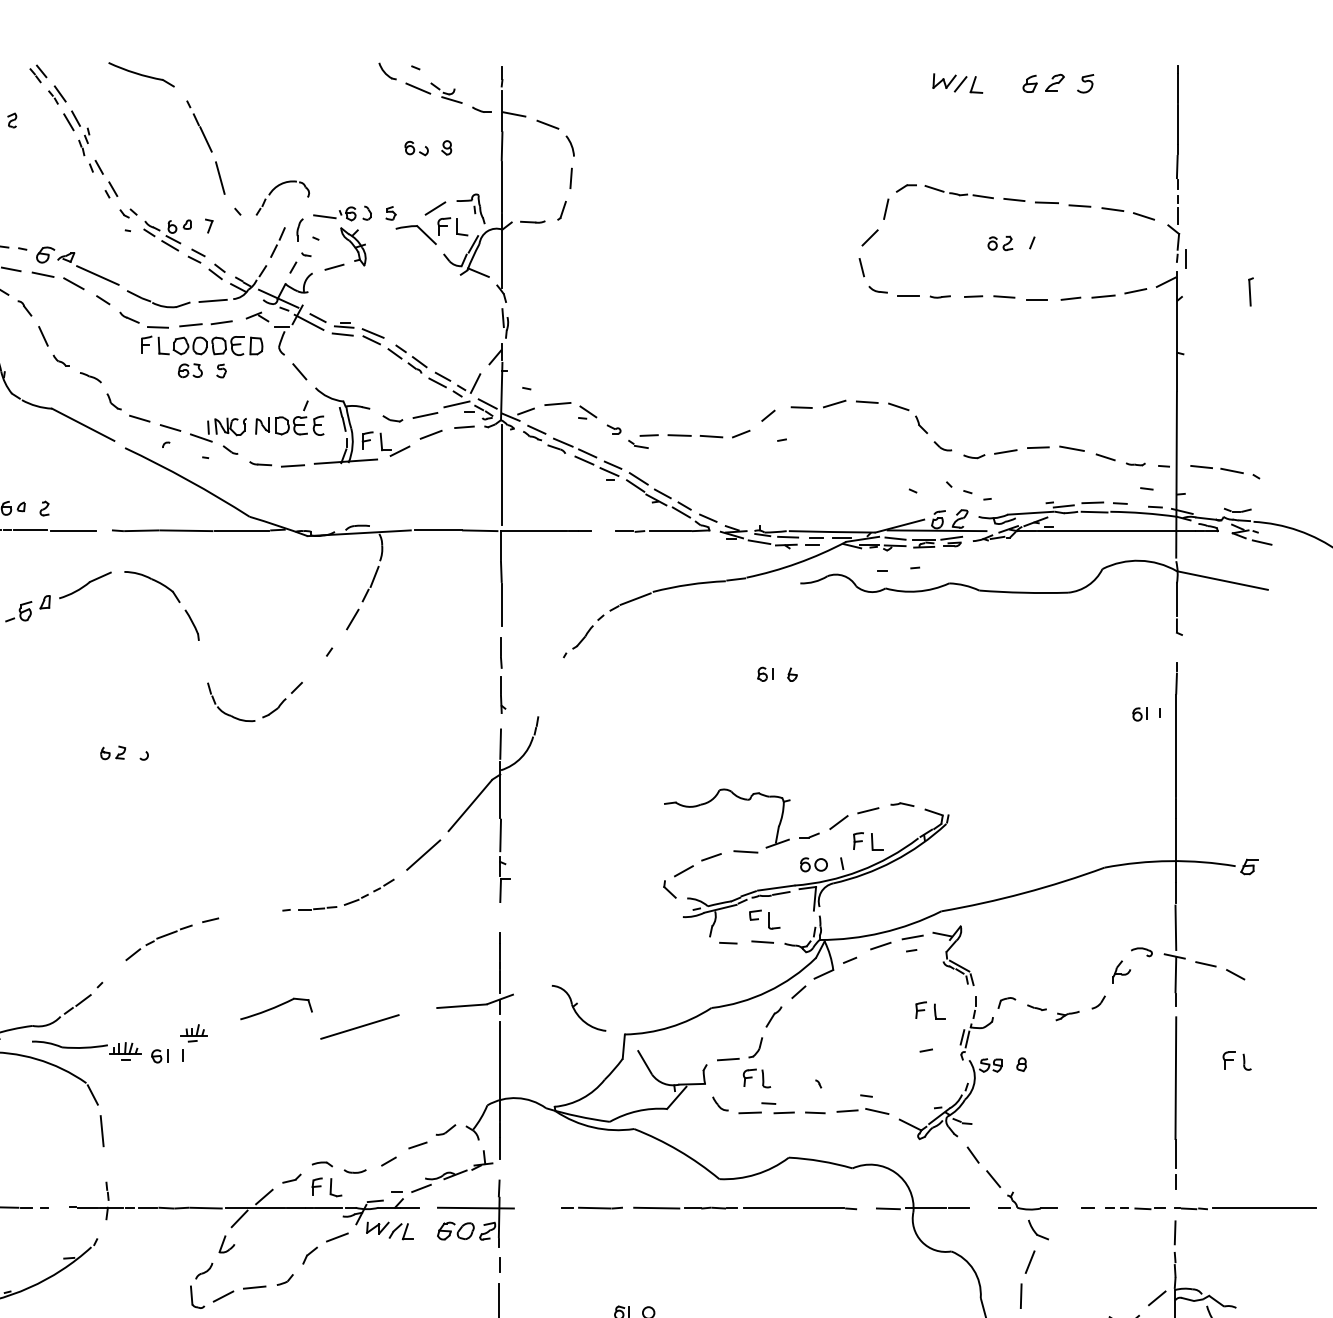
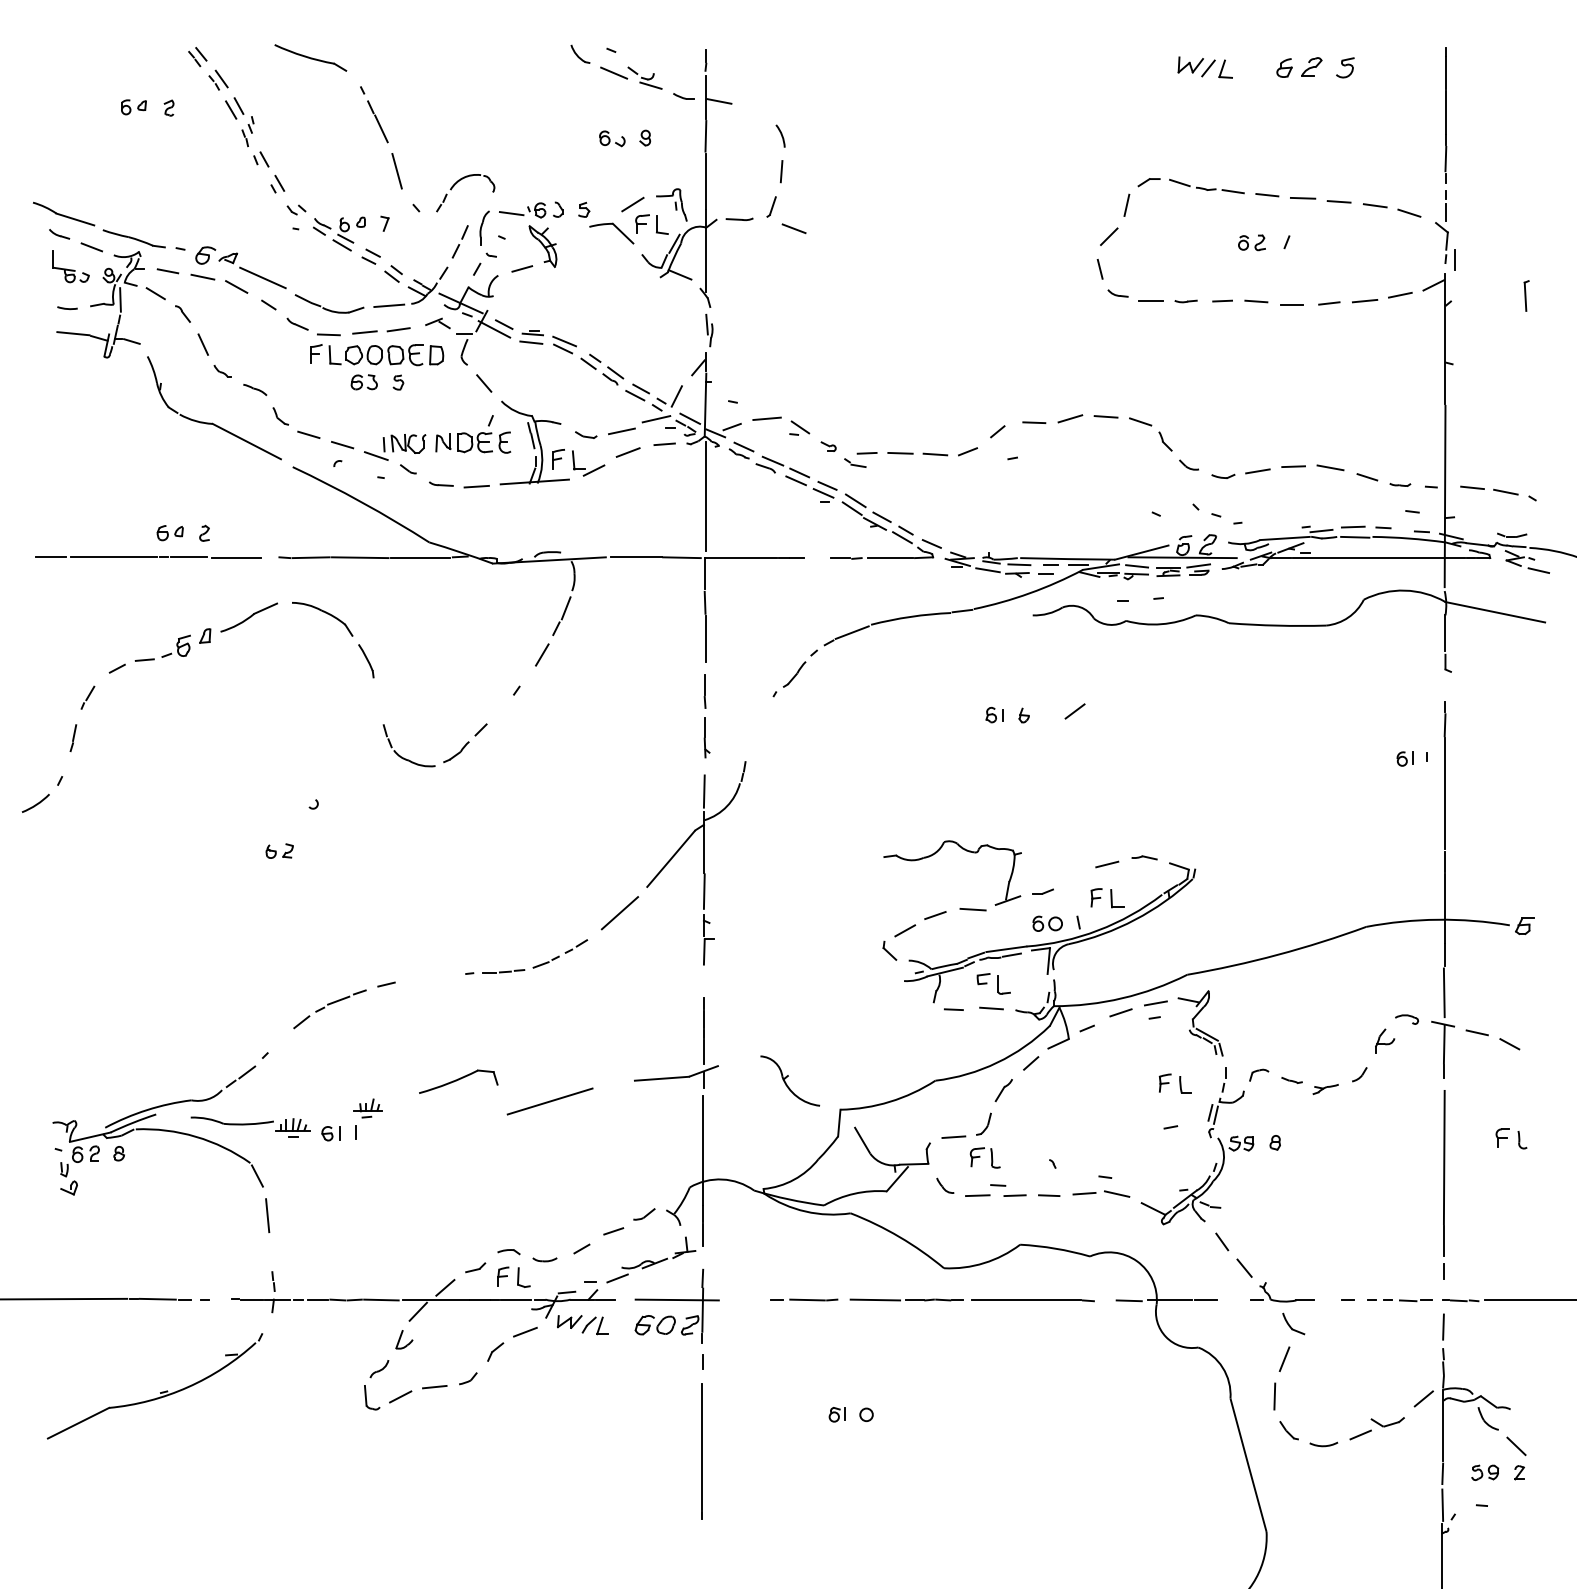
line: (547, 124) -> (793, 228), moved
part: (300, 229) -> (484, 227), size x1.4
part: (112, 752) -> (279, 850), moved
line: (838, 822) -> (1074, 711), moved

